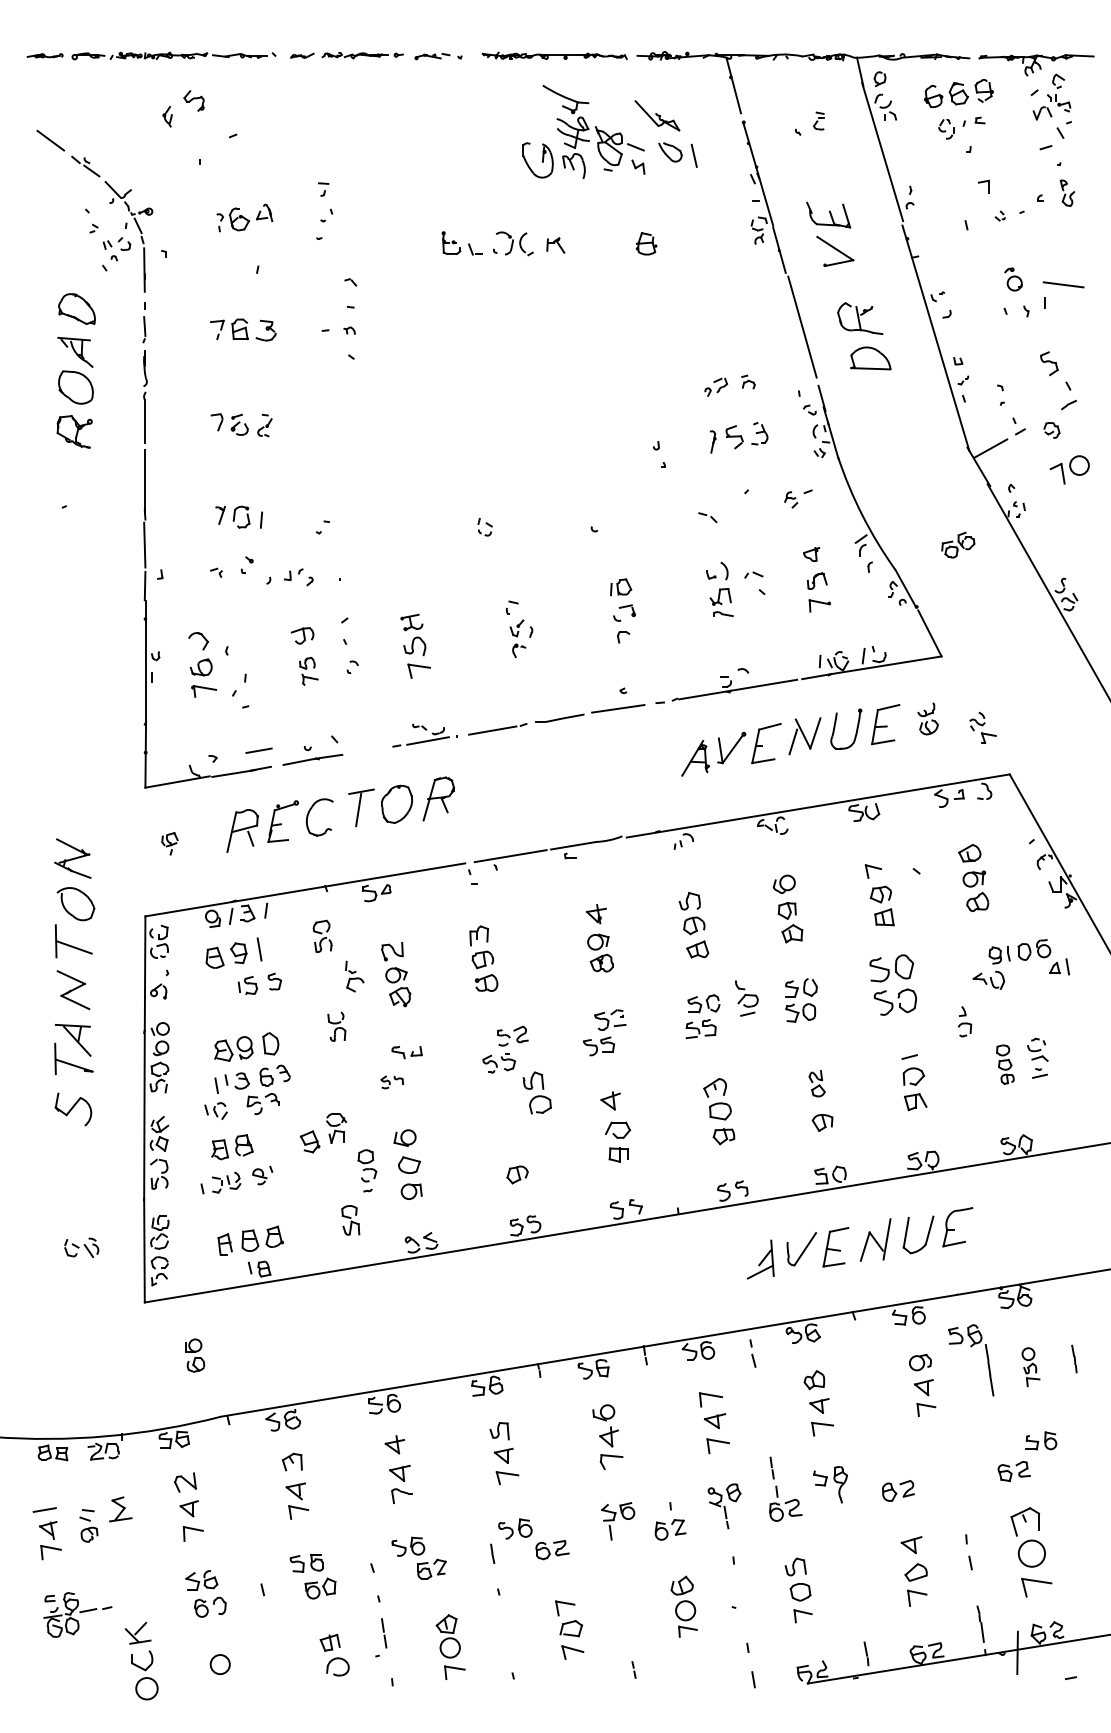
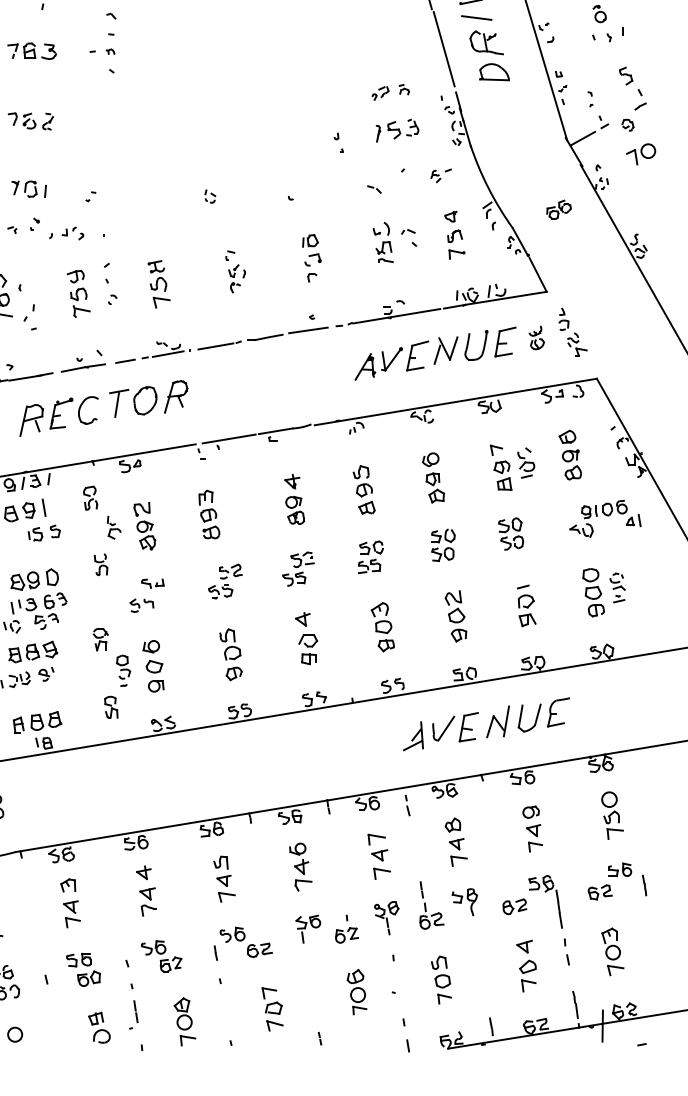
line: (1063, 284) -> (476, 17), moved
part: (308, 671) -> (80, 302), size x1.43
line: (258, 750) -> (125, 361), moved
part: (893, 985) -> (511, 534), size x0.71
part: (746, 998) -> (525, 465), moved
part: (965, 1021) -> (564, 319), moved
part: (1005, 1064) -> (593, 592), size x1.67
part: (391, 1082) -> (141, 605), size x1.43
part: (816, 1083) -> (454, 606), size x1.67
part: (536, 1092) -> (229, 644), moved
part: (309, 1141) -> (49, 649), moved
part: (971, 1347) -> (545, 892), moved
line: (1074, 1358) -> (644, 885), moved
part: (1030, 1366) -> (612, 815), size x1.67
part: (1031, 1551) -> (612, 951), size x0.71

